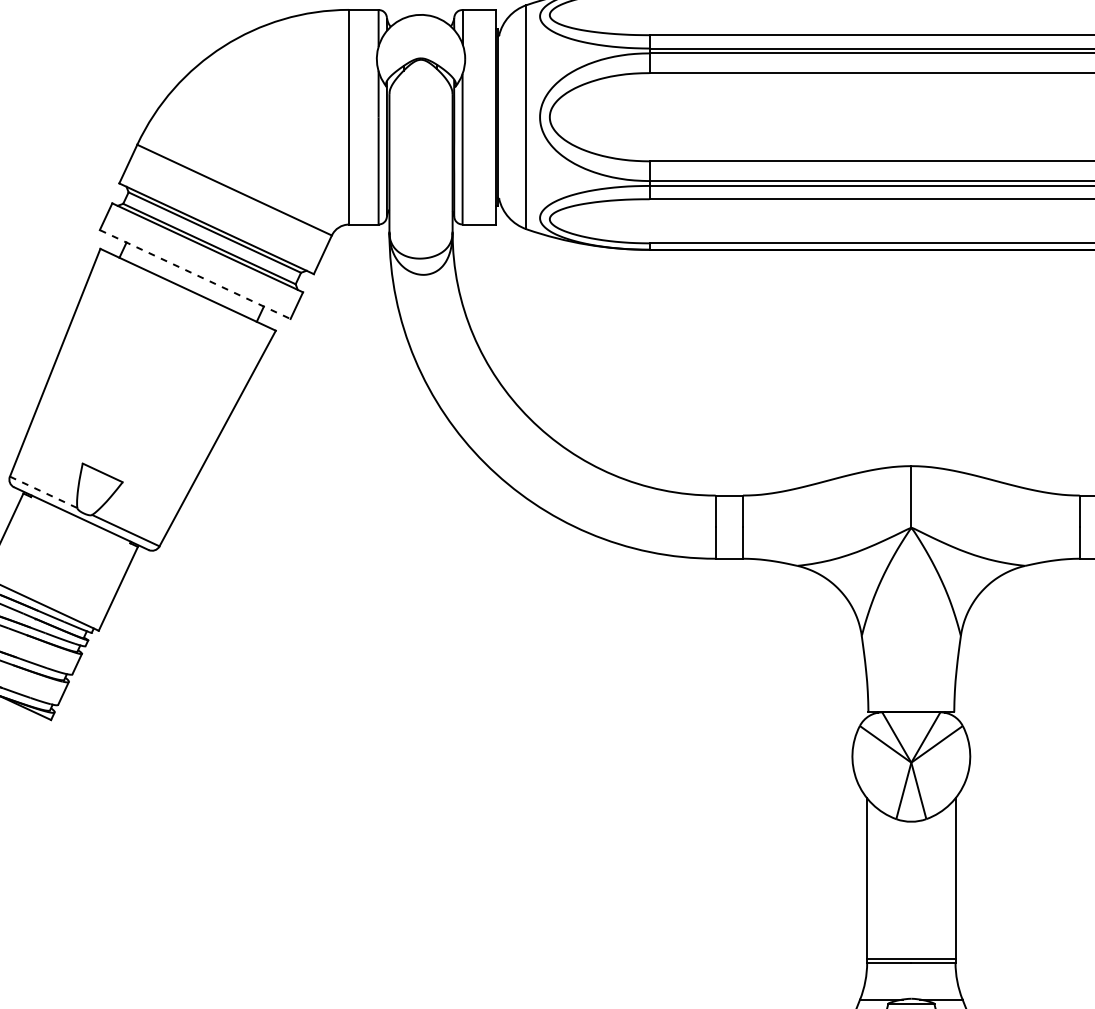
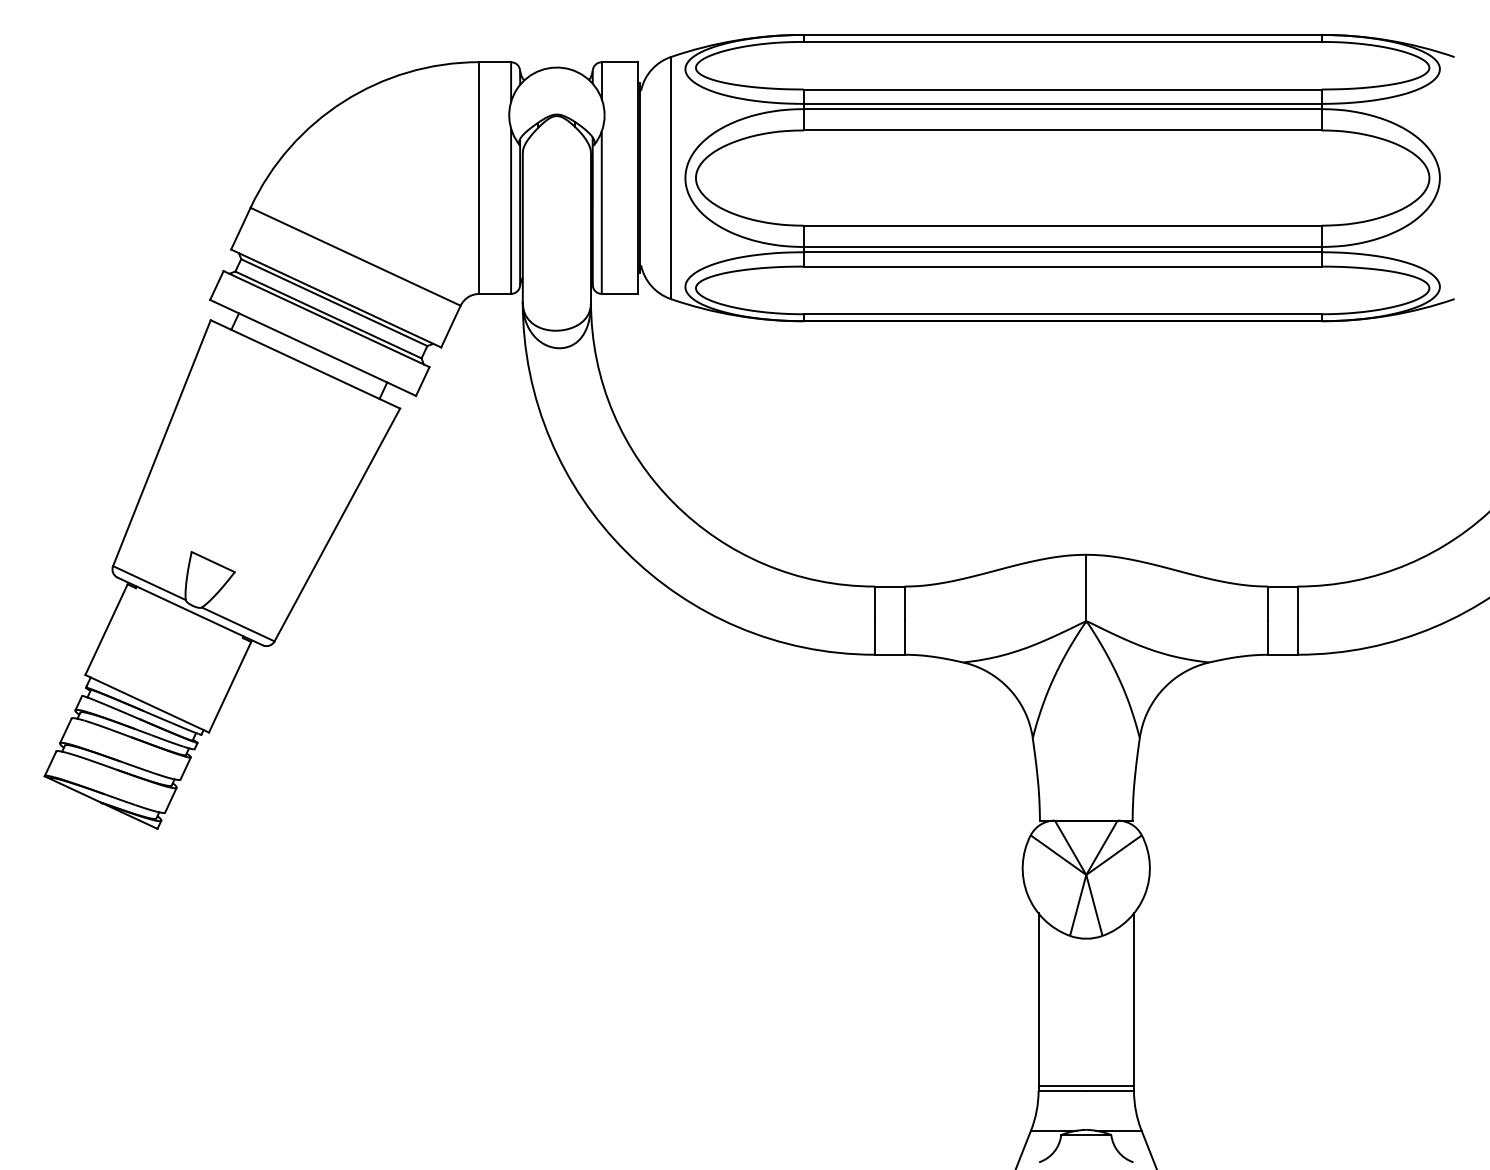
line: (195, 274) -> (313, 347), dashed -> solid
line: (43, 492) -> (149, 583), dashed -> solid

